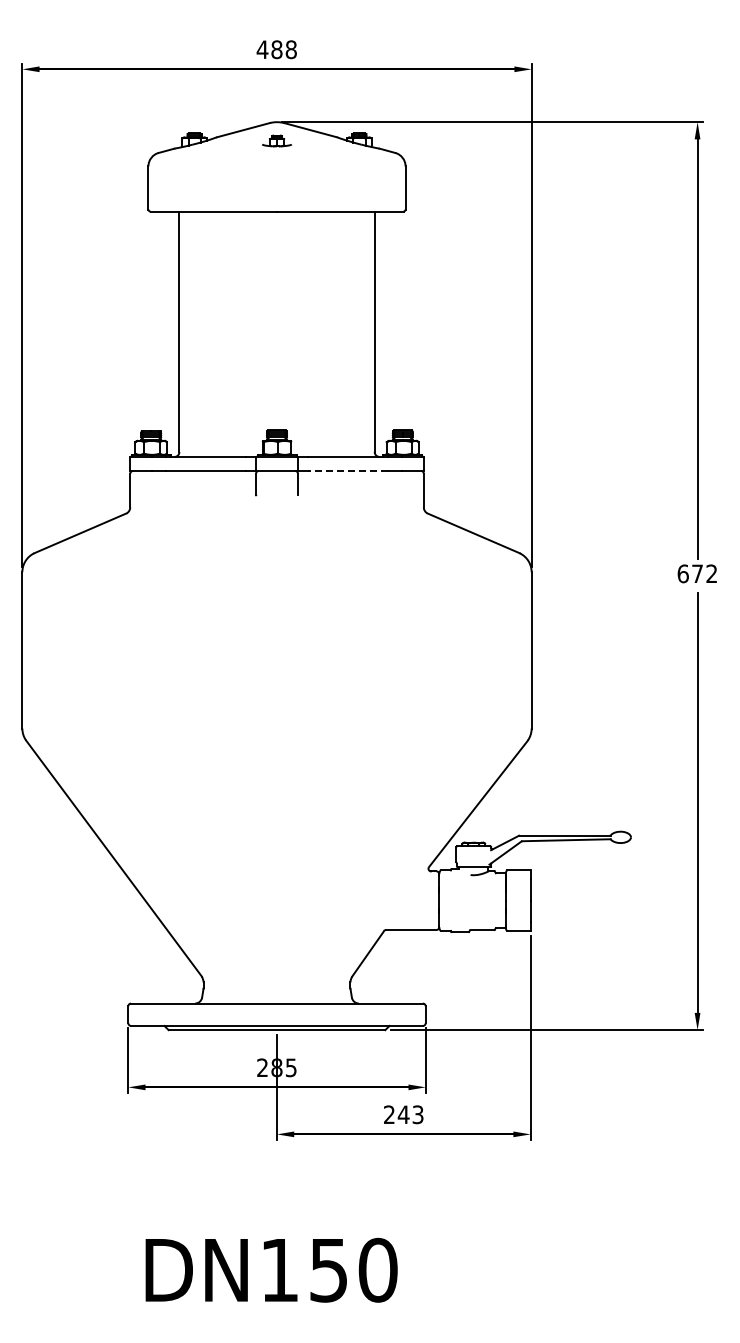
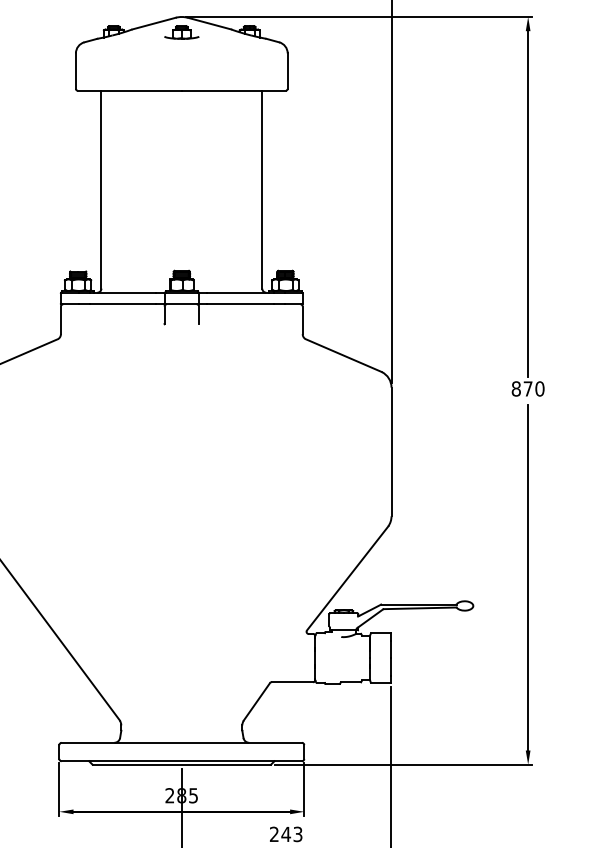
part: (276, 140) -> (181, 32), size x1.43
line: (347, 470) -> (239, 303), dashed -> solid
text: (697, 573) -> (528, 388), 672 -> 870

